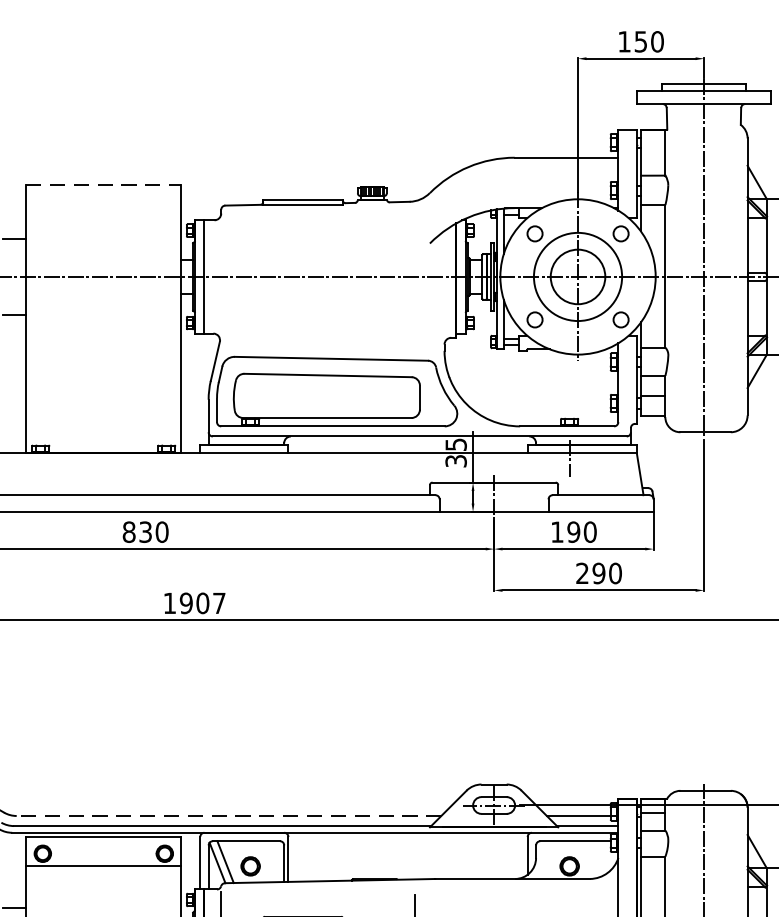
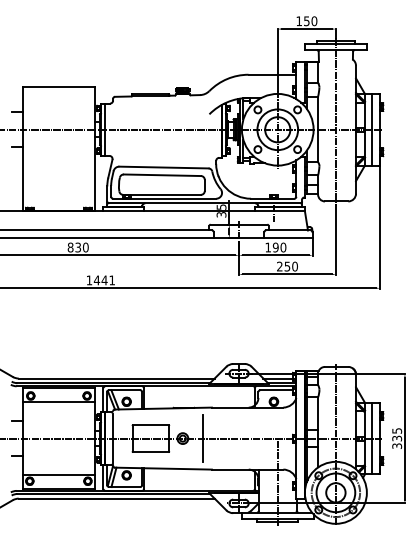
line: (102, 185) -> (58, 87), dashed -> solid
text: (599, 573) -> (287, 266), 290 -> 250
text: (200, 603) -> (103, 280), 1907 -> 1441
line: (228, 815) -> (116, 378), dashed -> solid

